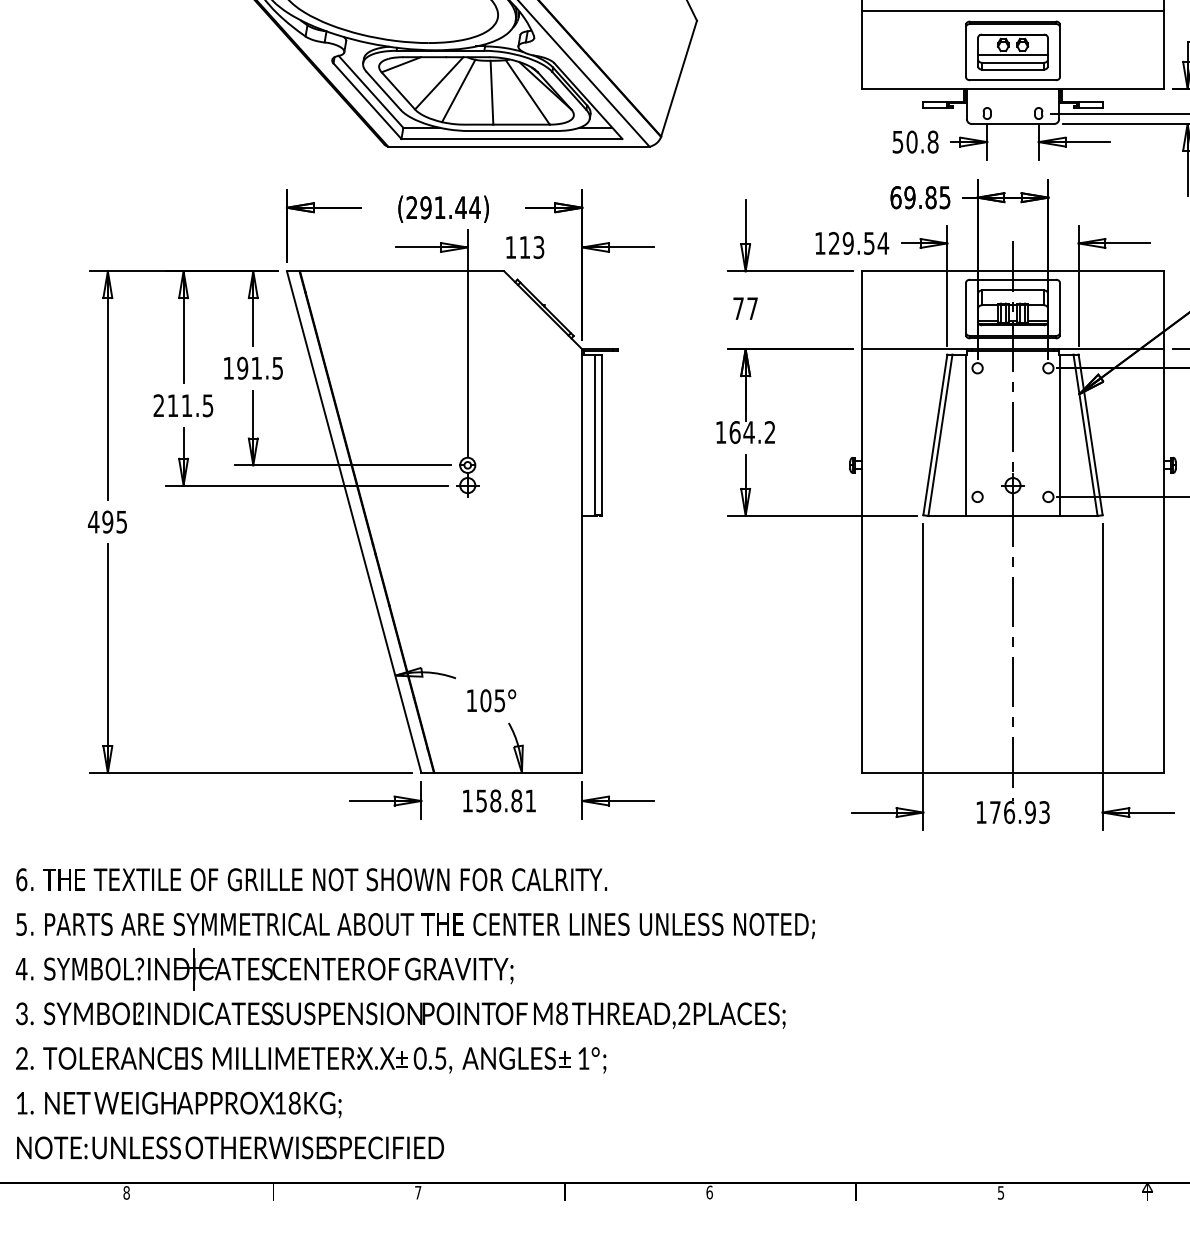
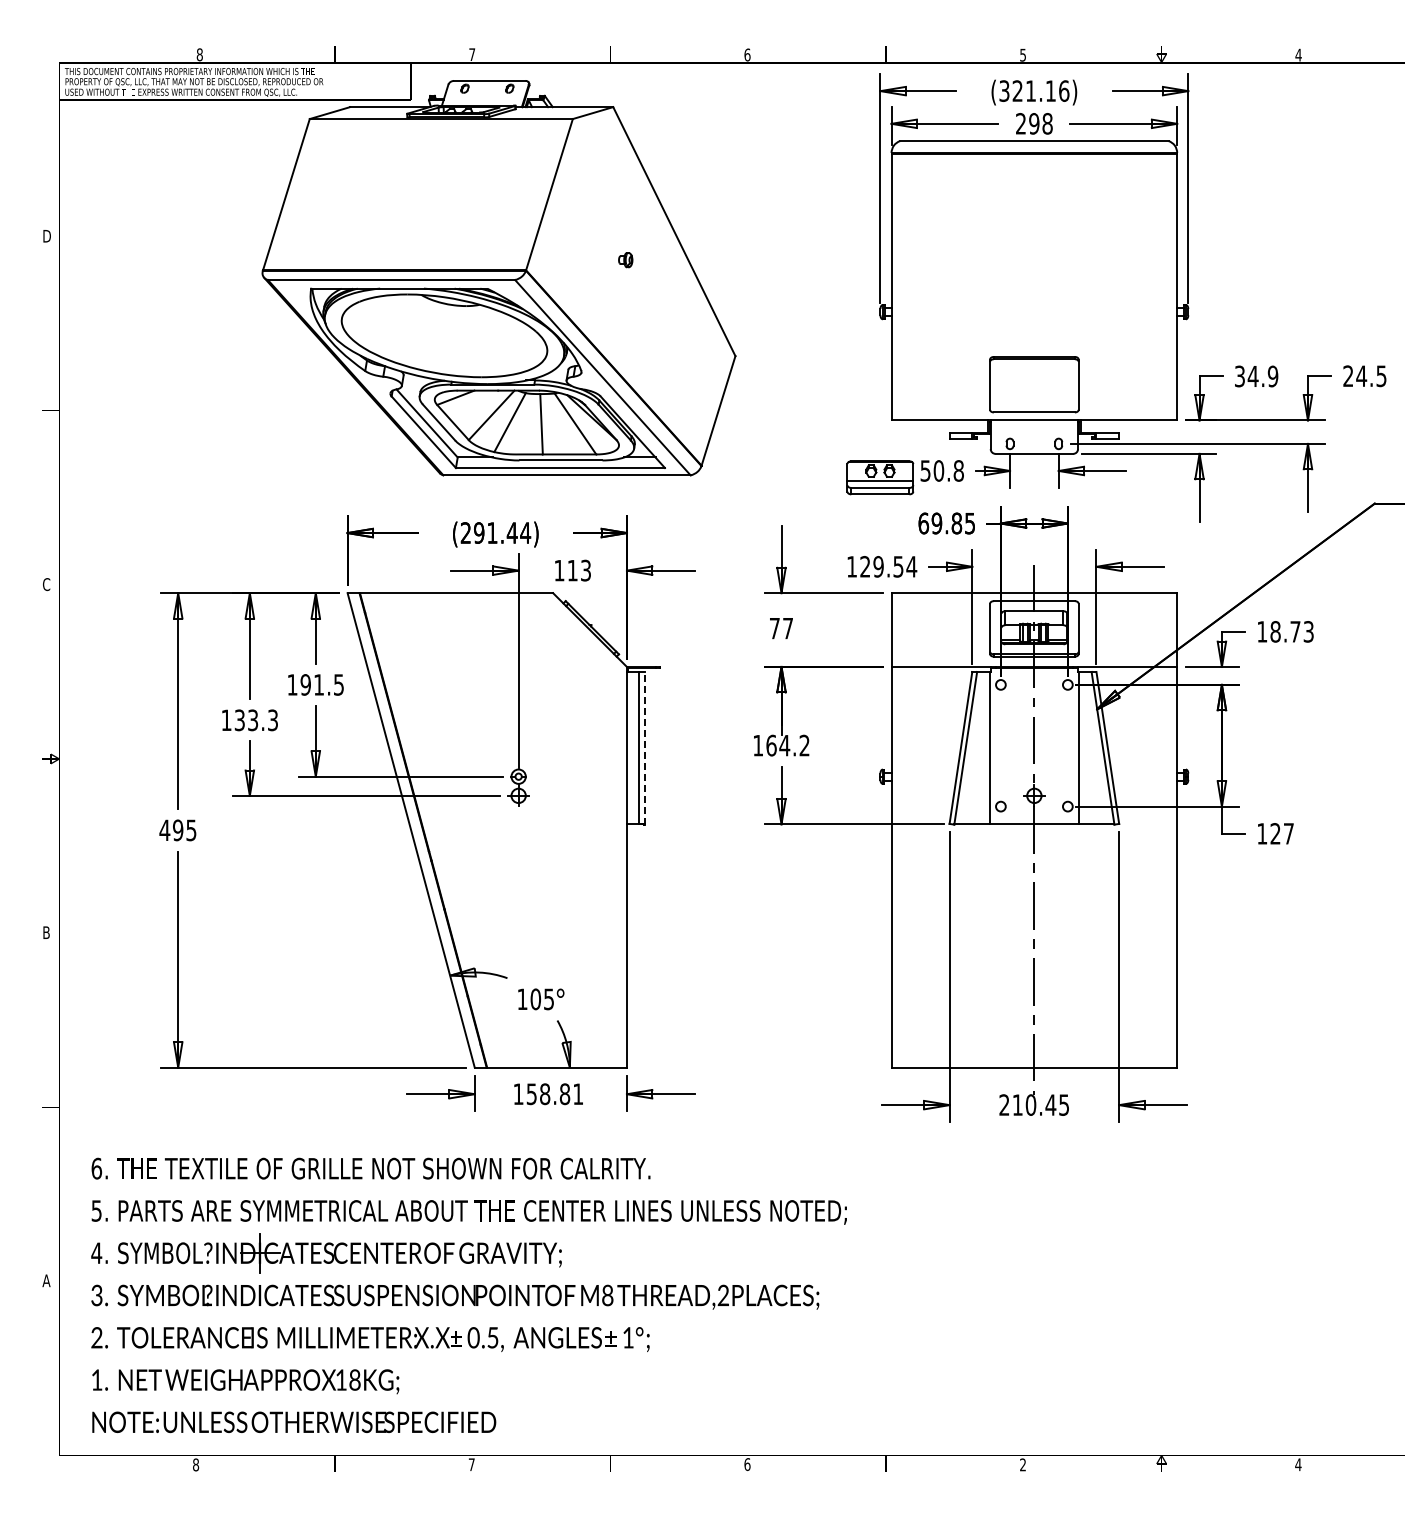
line: (1013, 10) -> (1034, 346), removed
part: (1013, 51) -> (880, 477), moved
text: (183, 405) -> (249, 720), 211.5 -> 133.3
line: (601, 434) -> (645, 747), solid -> dashed
text: (1013, 811) -> (1034, 1104), 176.93 -> 210.45
text: (1000, 1192) -> (1022, 1464), 5 -> 2

